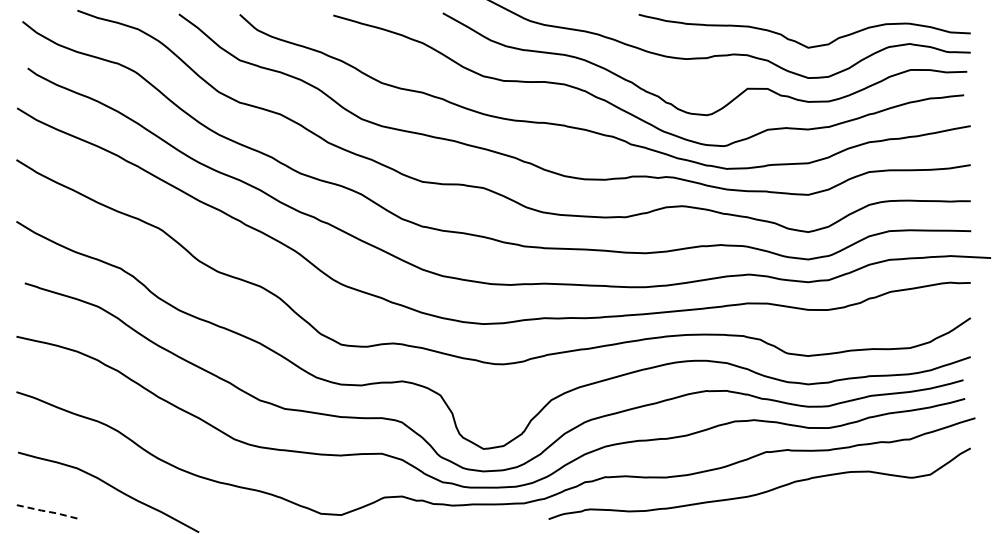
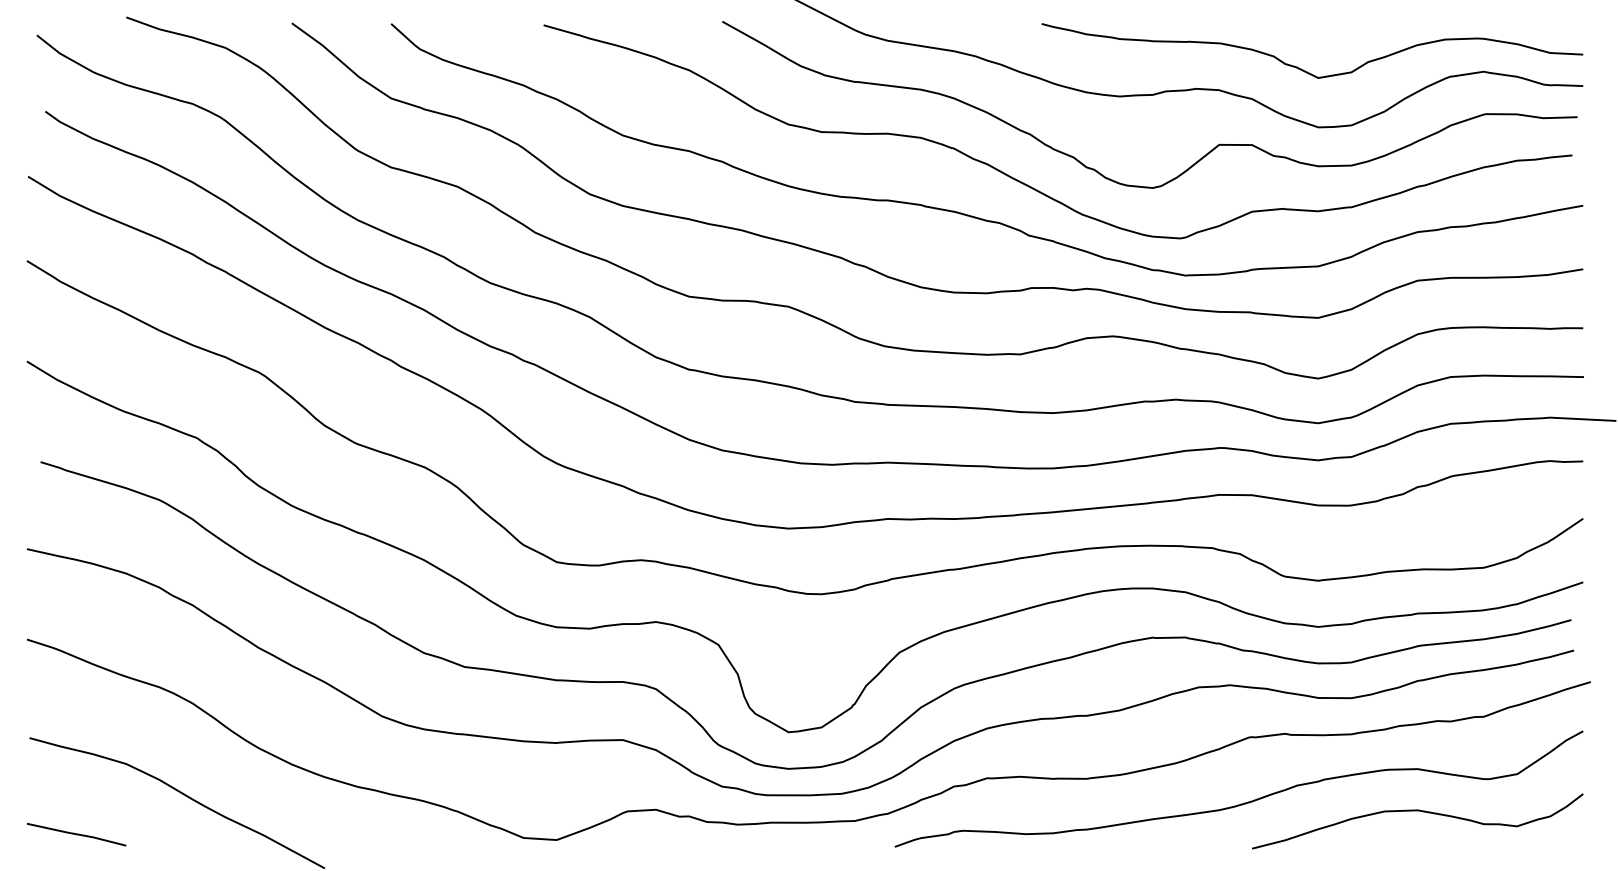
curve: (871, 498) -> (1421, 813), added
line: (46, 511) -> (75, 834), dashed -> solid

